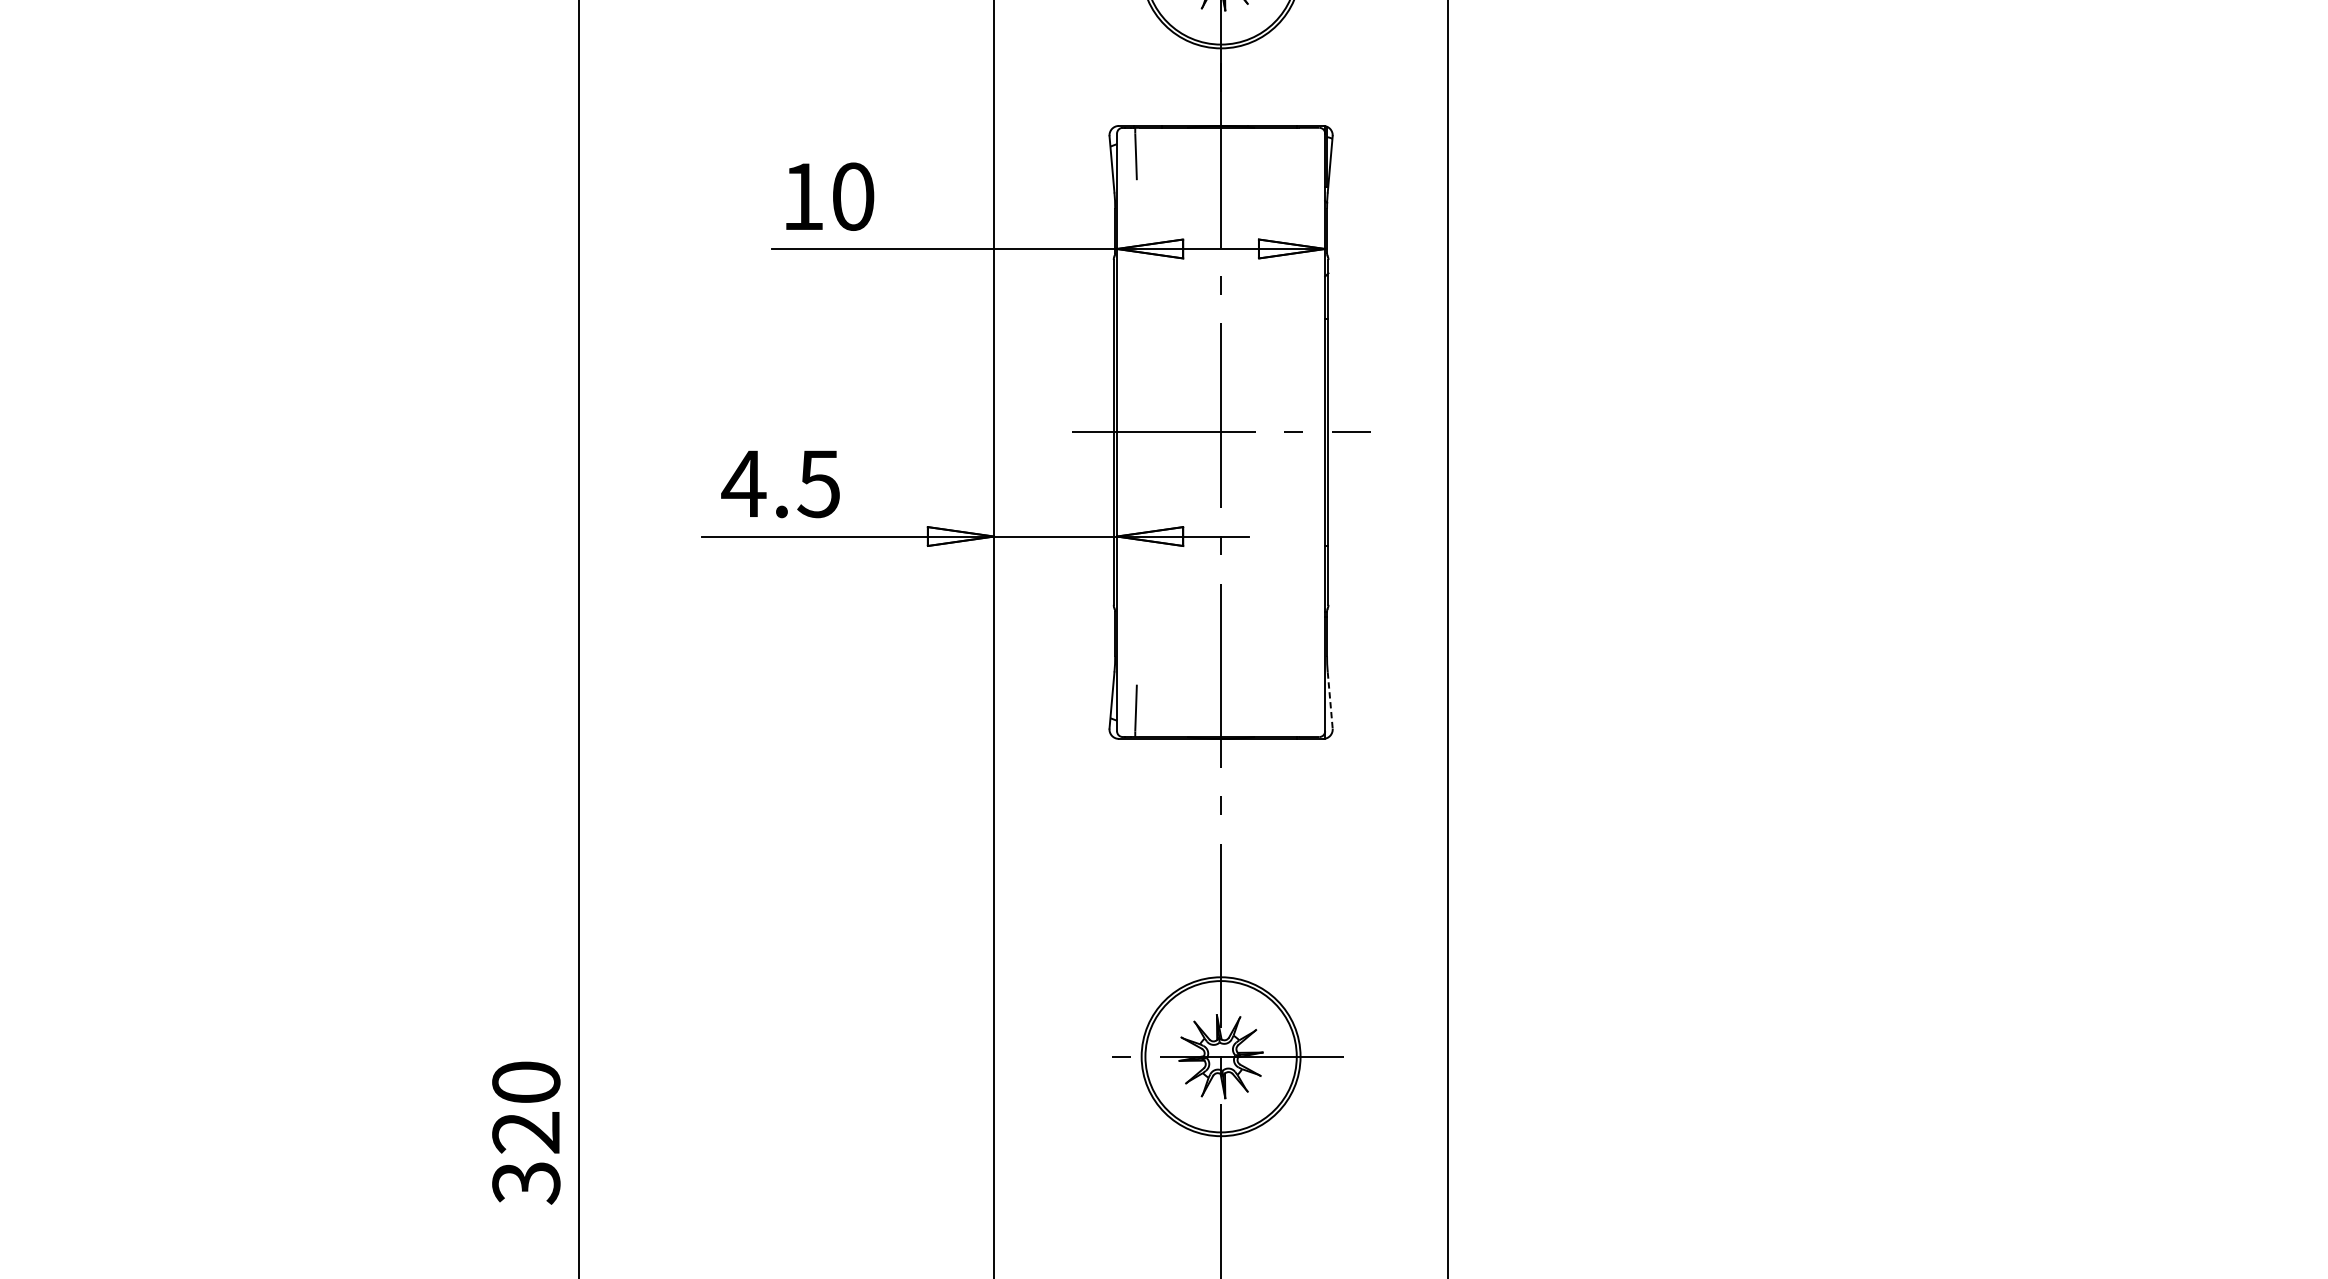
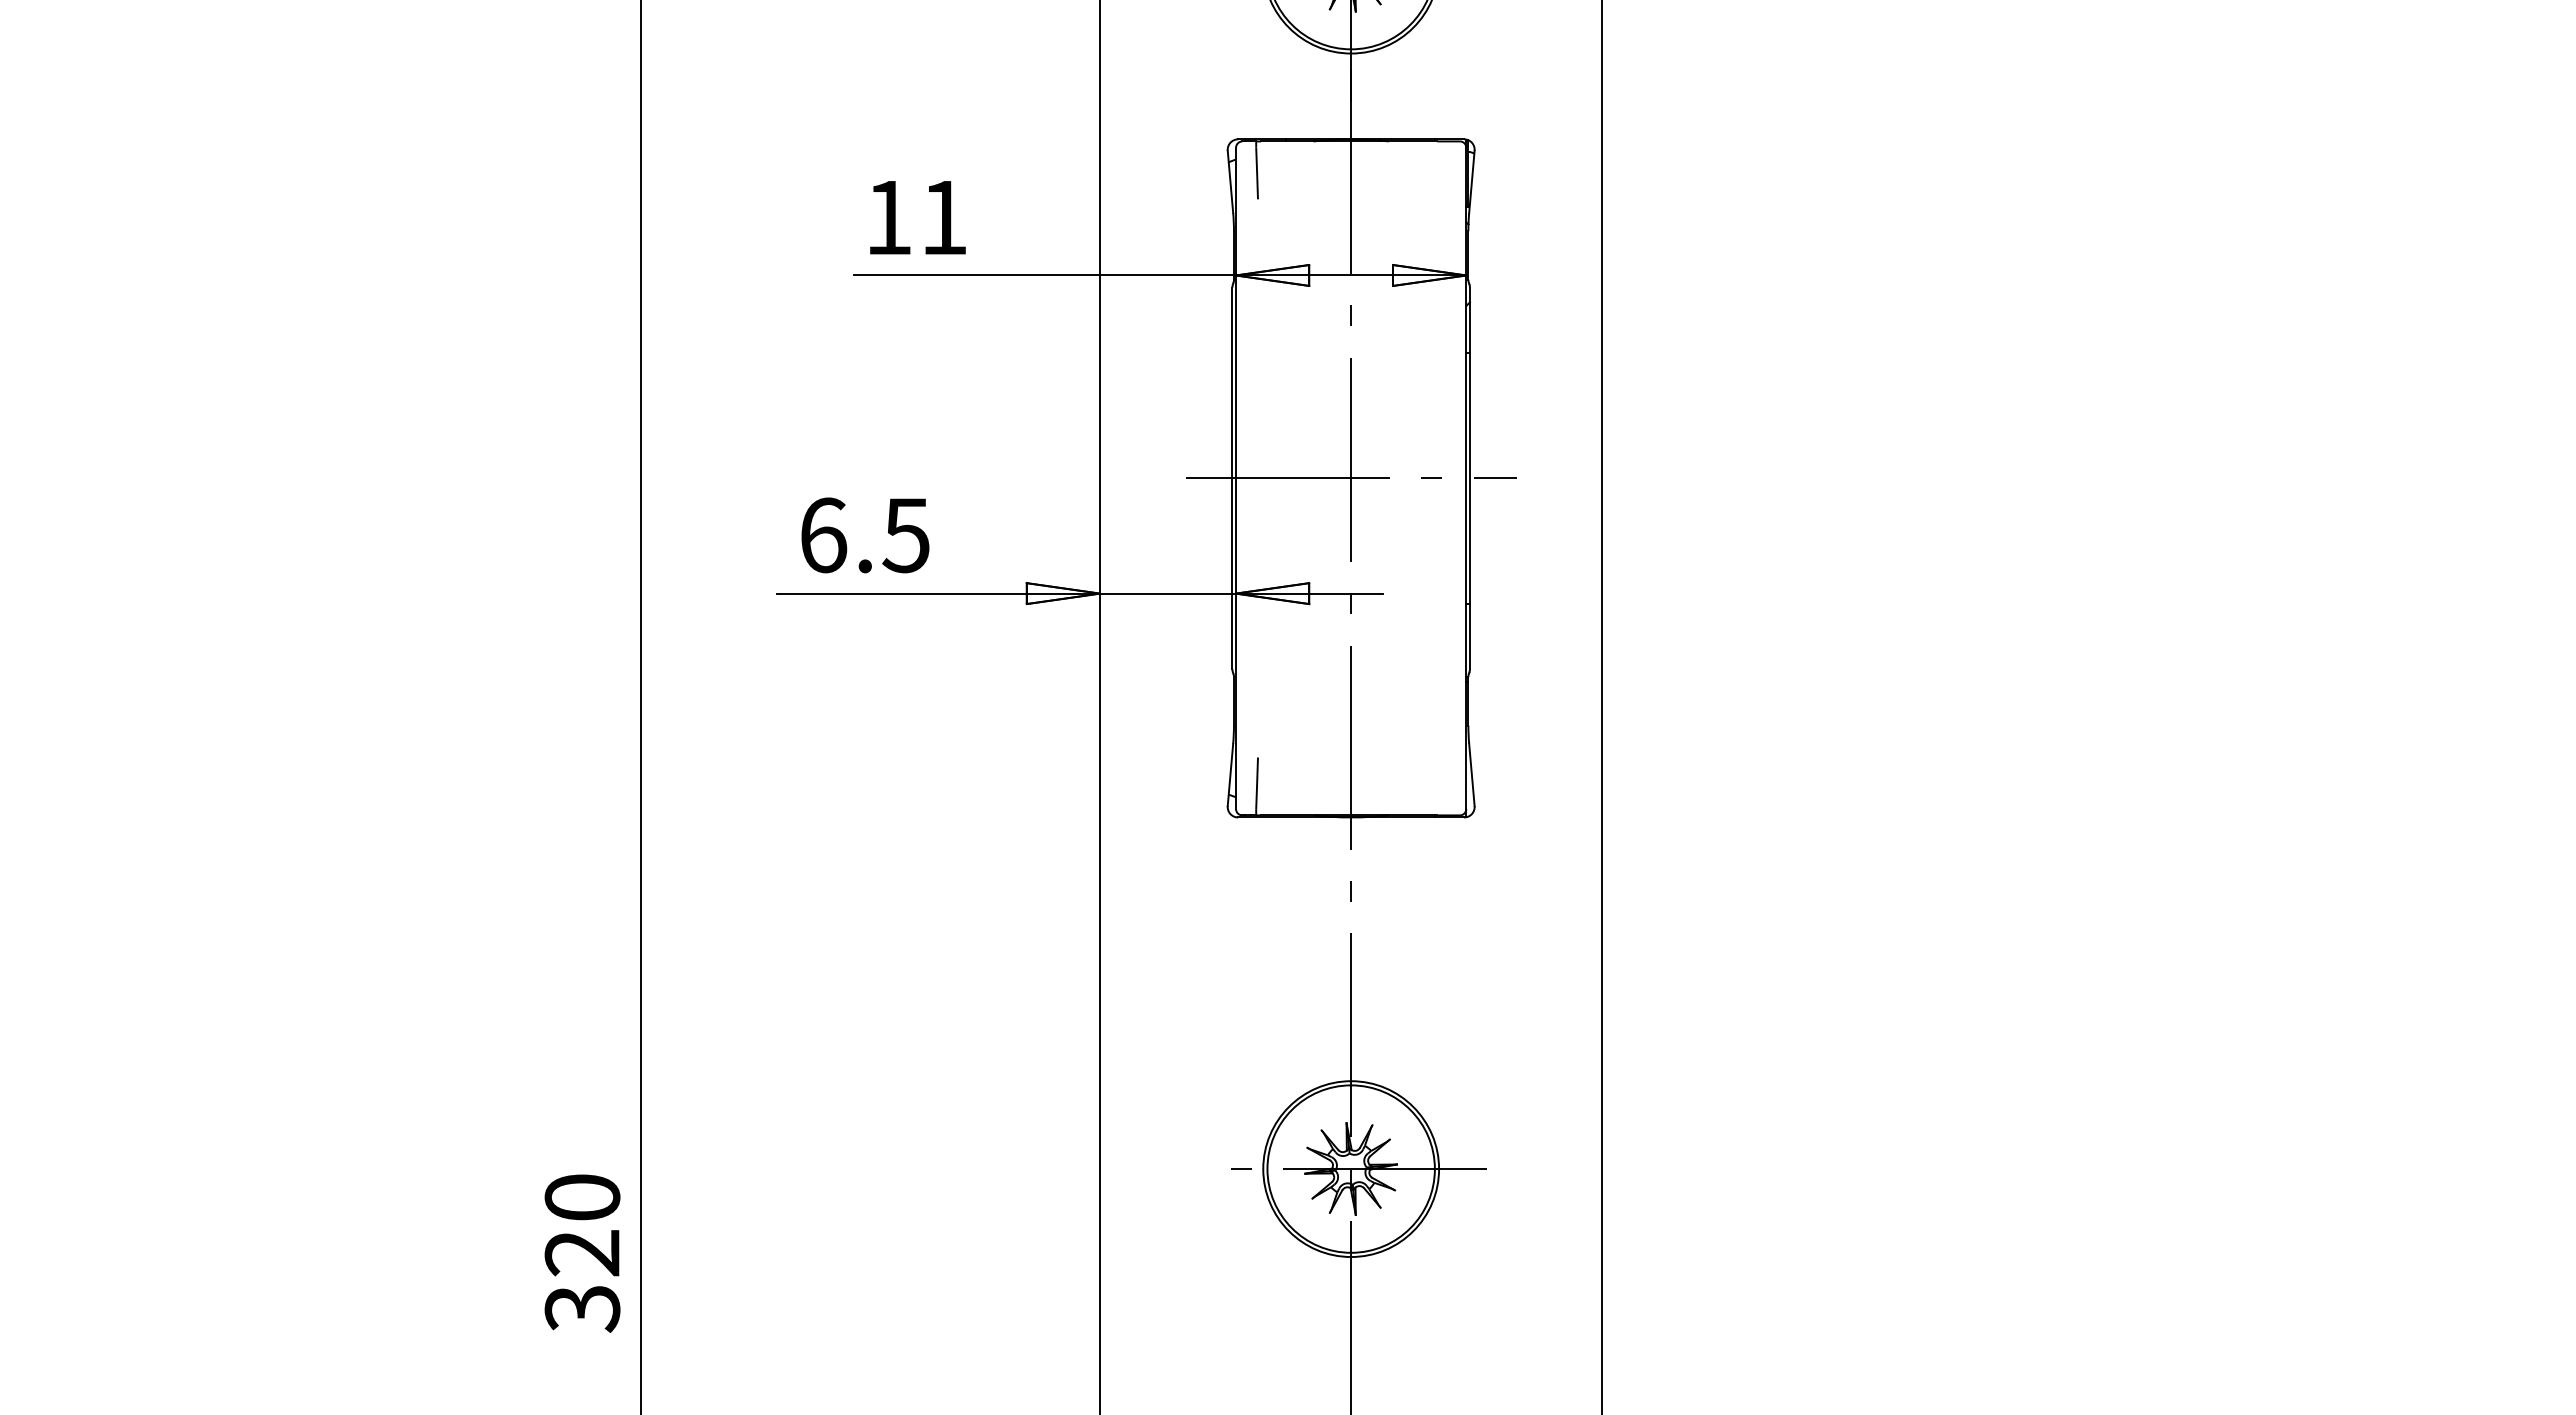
text: (853, 196) -> (944, 217), 10 -> 11
text: (744, 484) -> (823, 535), 4.5 -> 6.5
line: (1329, 700) -> (1471, 775), dashed -> solid

